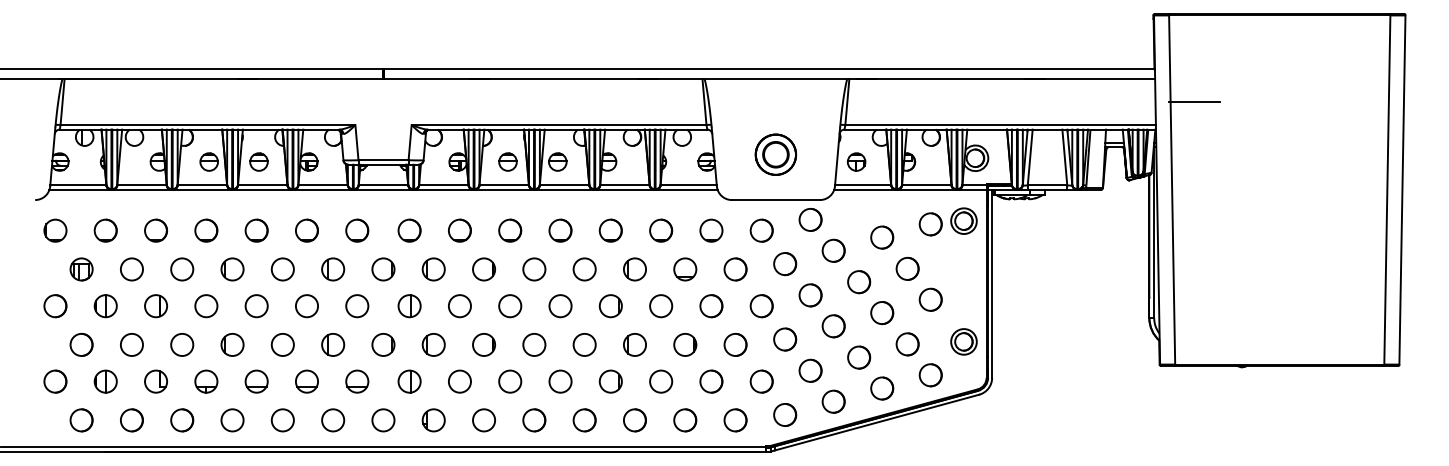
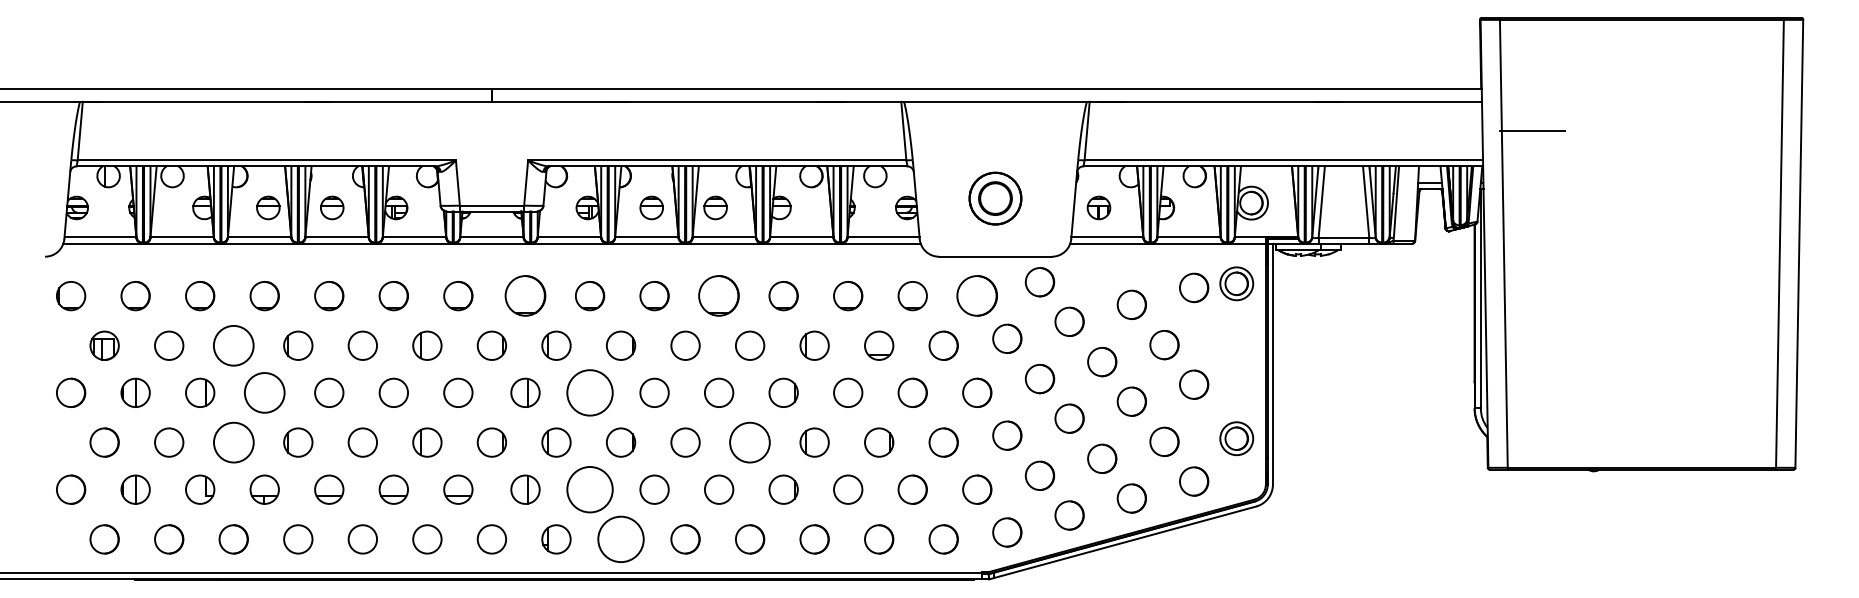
part: (409, 231) -> (525, 296), size x1.4
part: (560, 231) -> (719, 296), size x1.4
circle: (761, 231) -> (977, 296), size x1.4
circle: (182, 269) -> (233, 345), size x1.4
circle: (206, 305) -> (264, 392), size x1.4
circle: (459, 305) -> (589, 392), size x1.6
circle: (182, 344) -> (233, 442), size x1.4
circle: (584, 344) -> (750, 442), size x1.4
circle: (459, 381) -> (589, 489), size x1.6
circle: (483, 420) -> (620, 539), size x1.6

